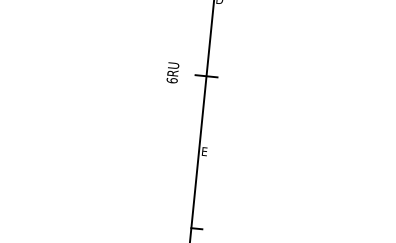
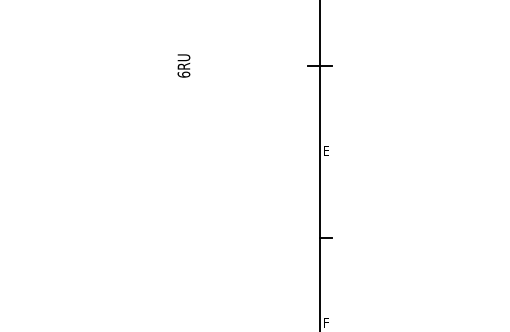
text: (172, 72) -> (183, 65), moved

